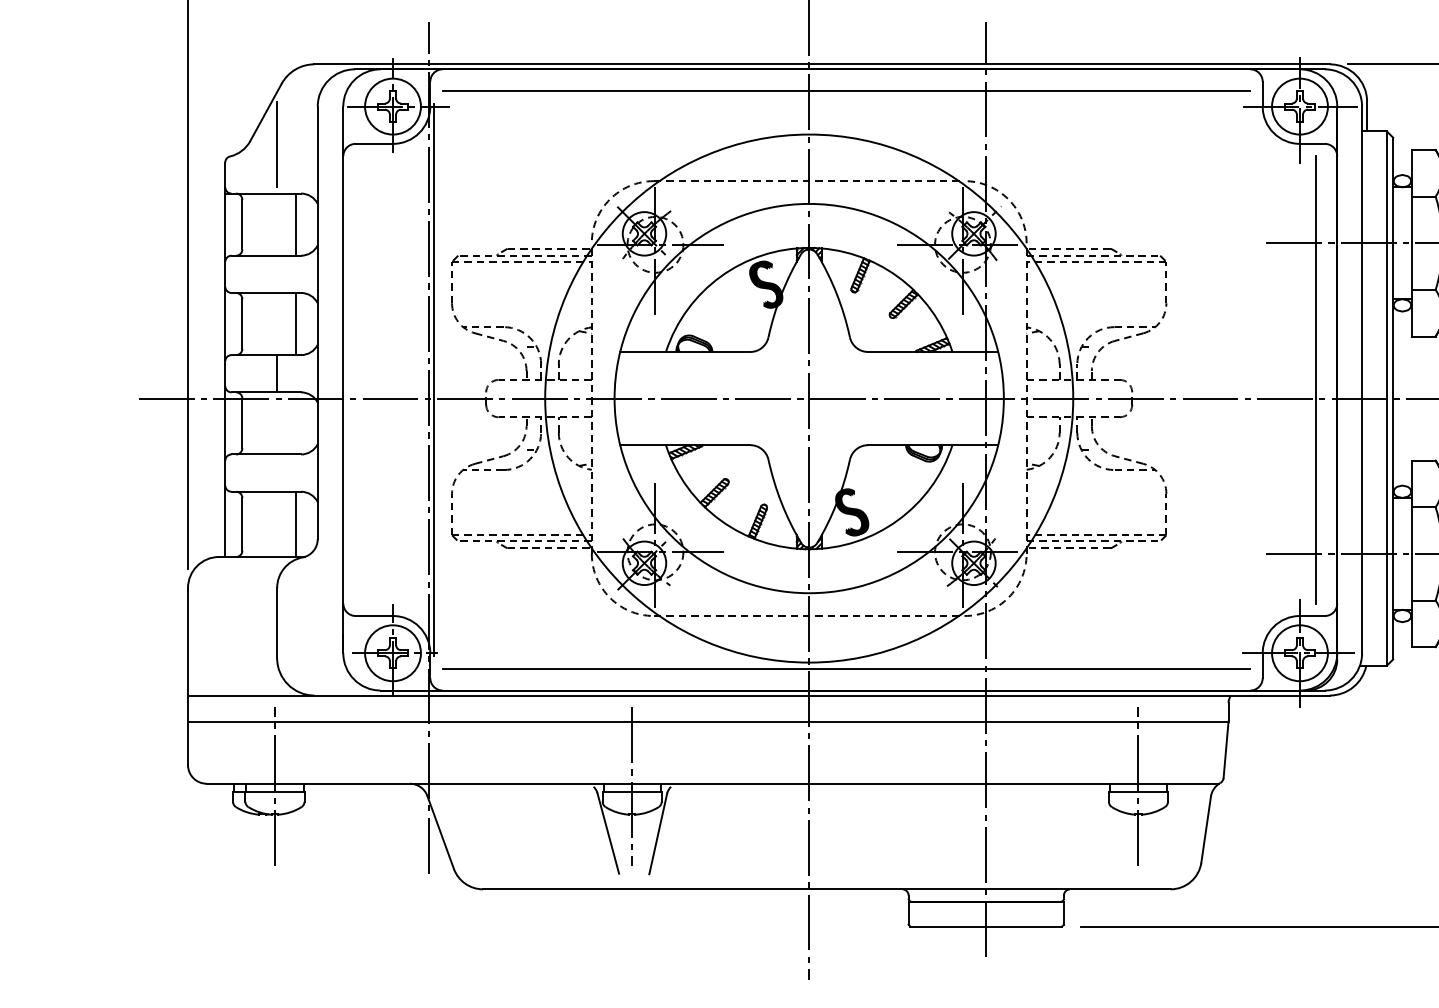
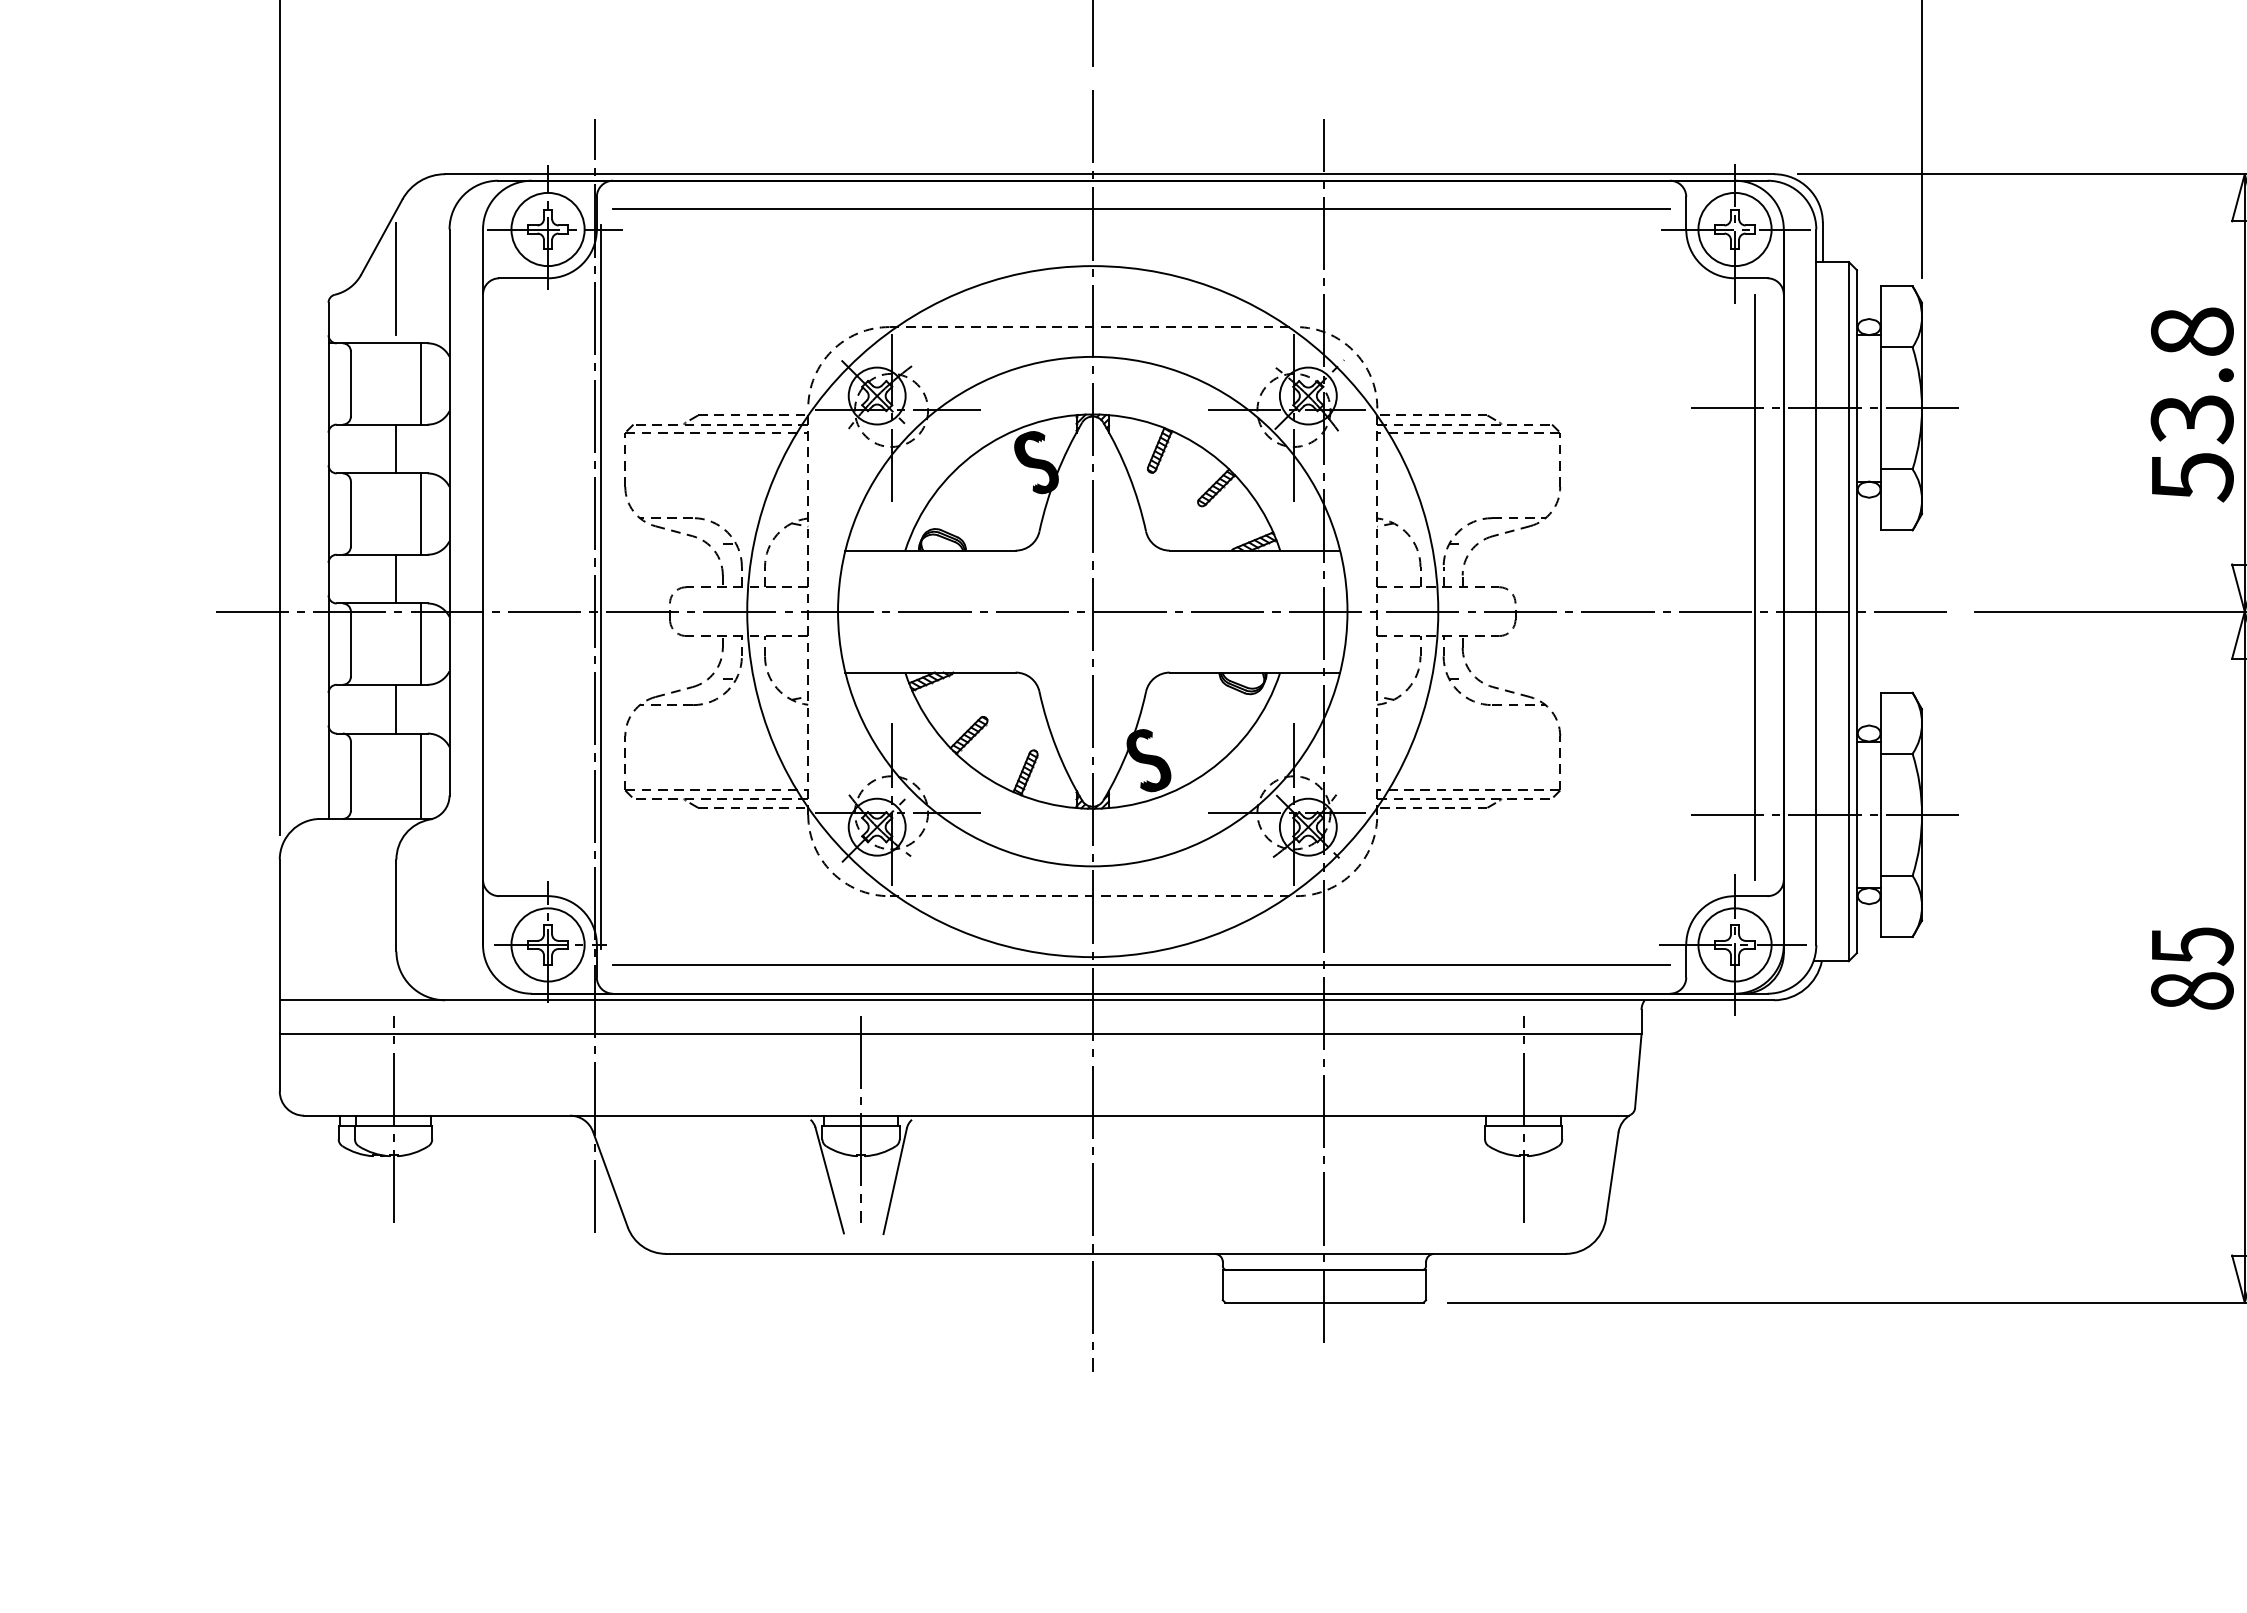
line: (277, 273) -> (396, 448), added
line: (295, 422) -> (420, 643), added
line: (277, 472) -> (396, 708), added

